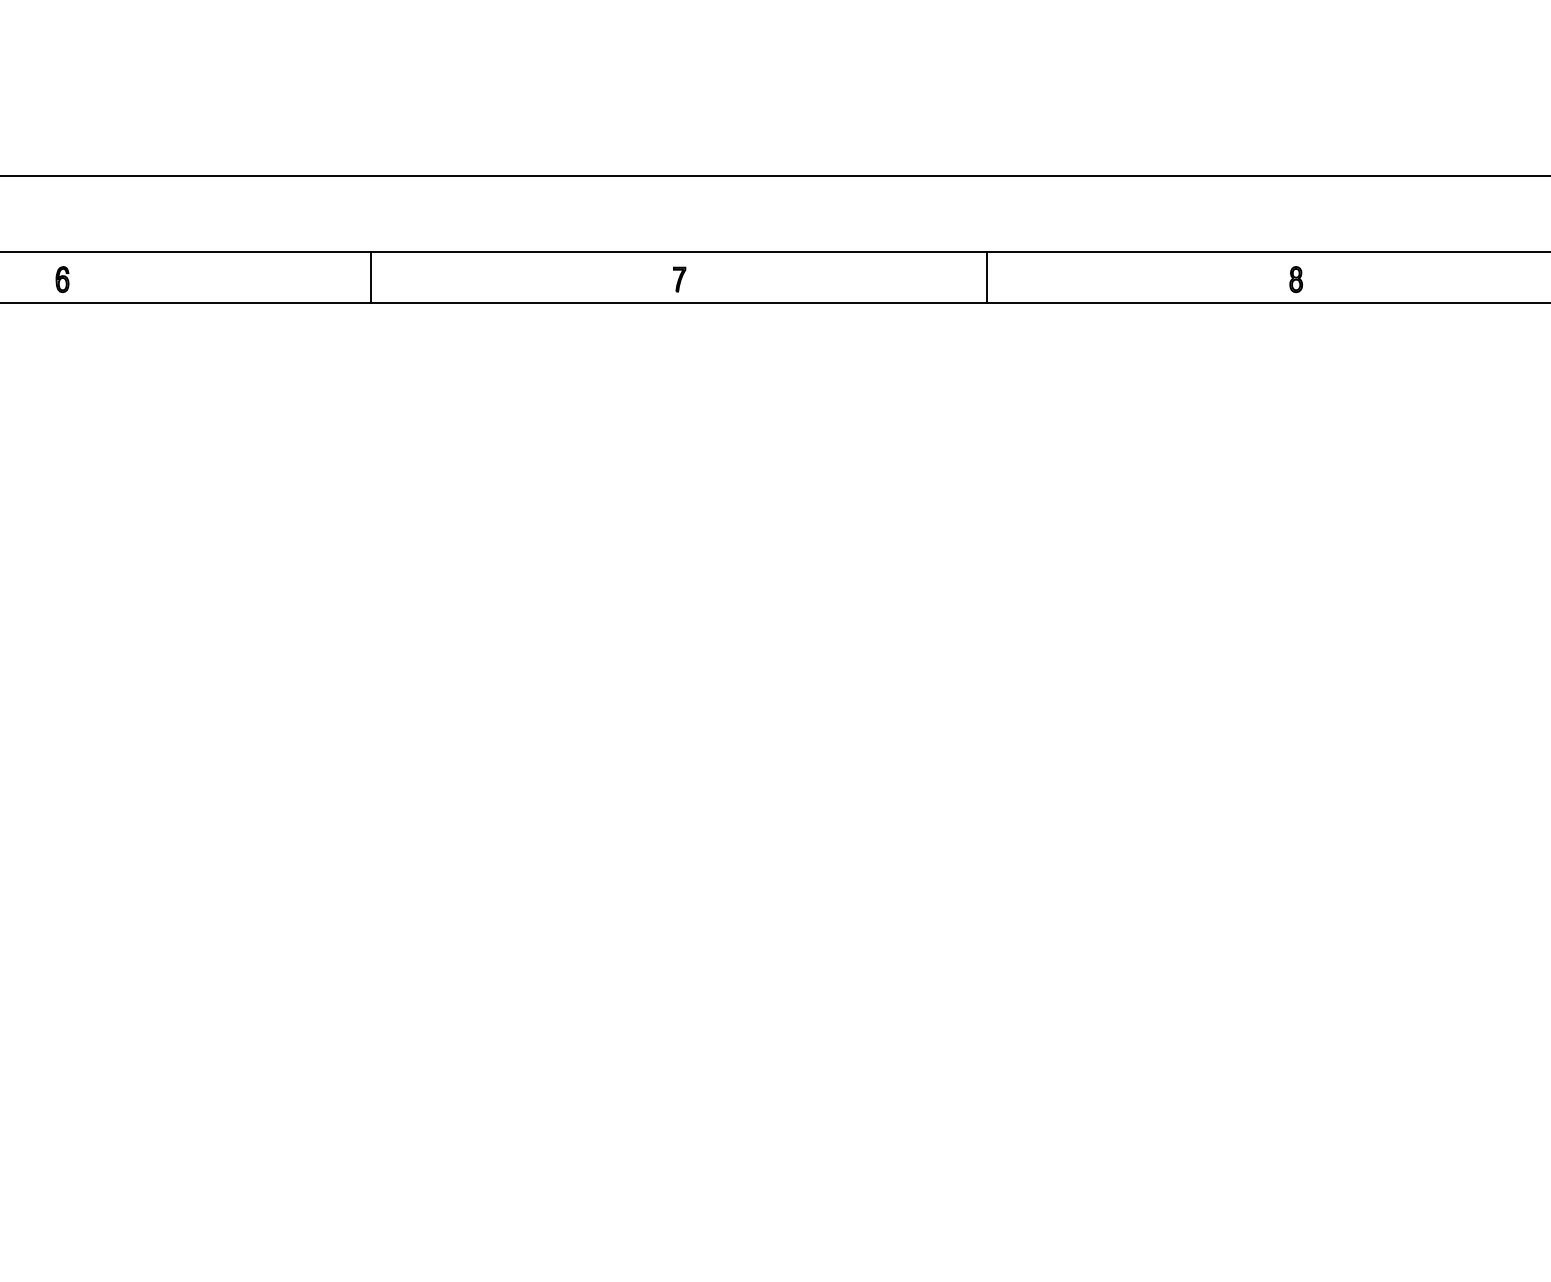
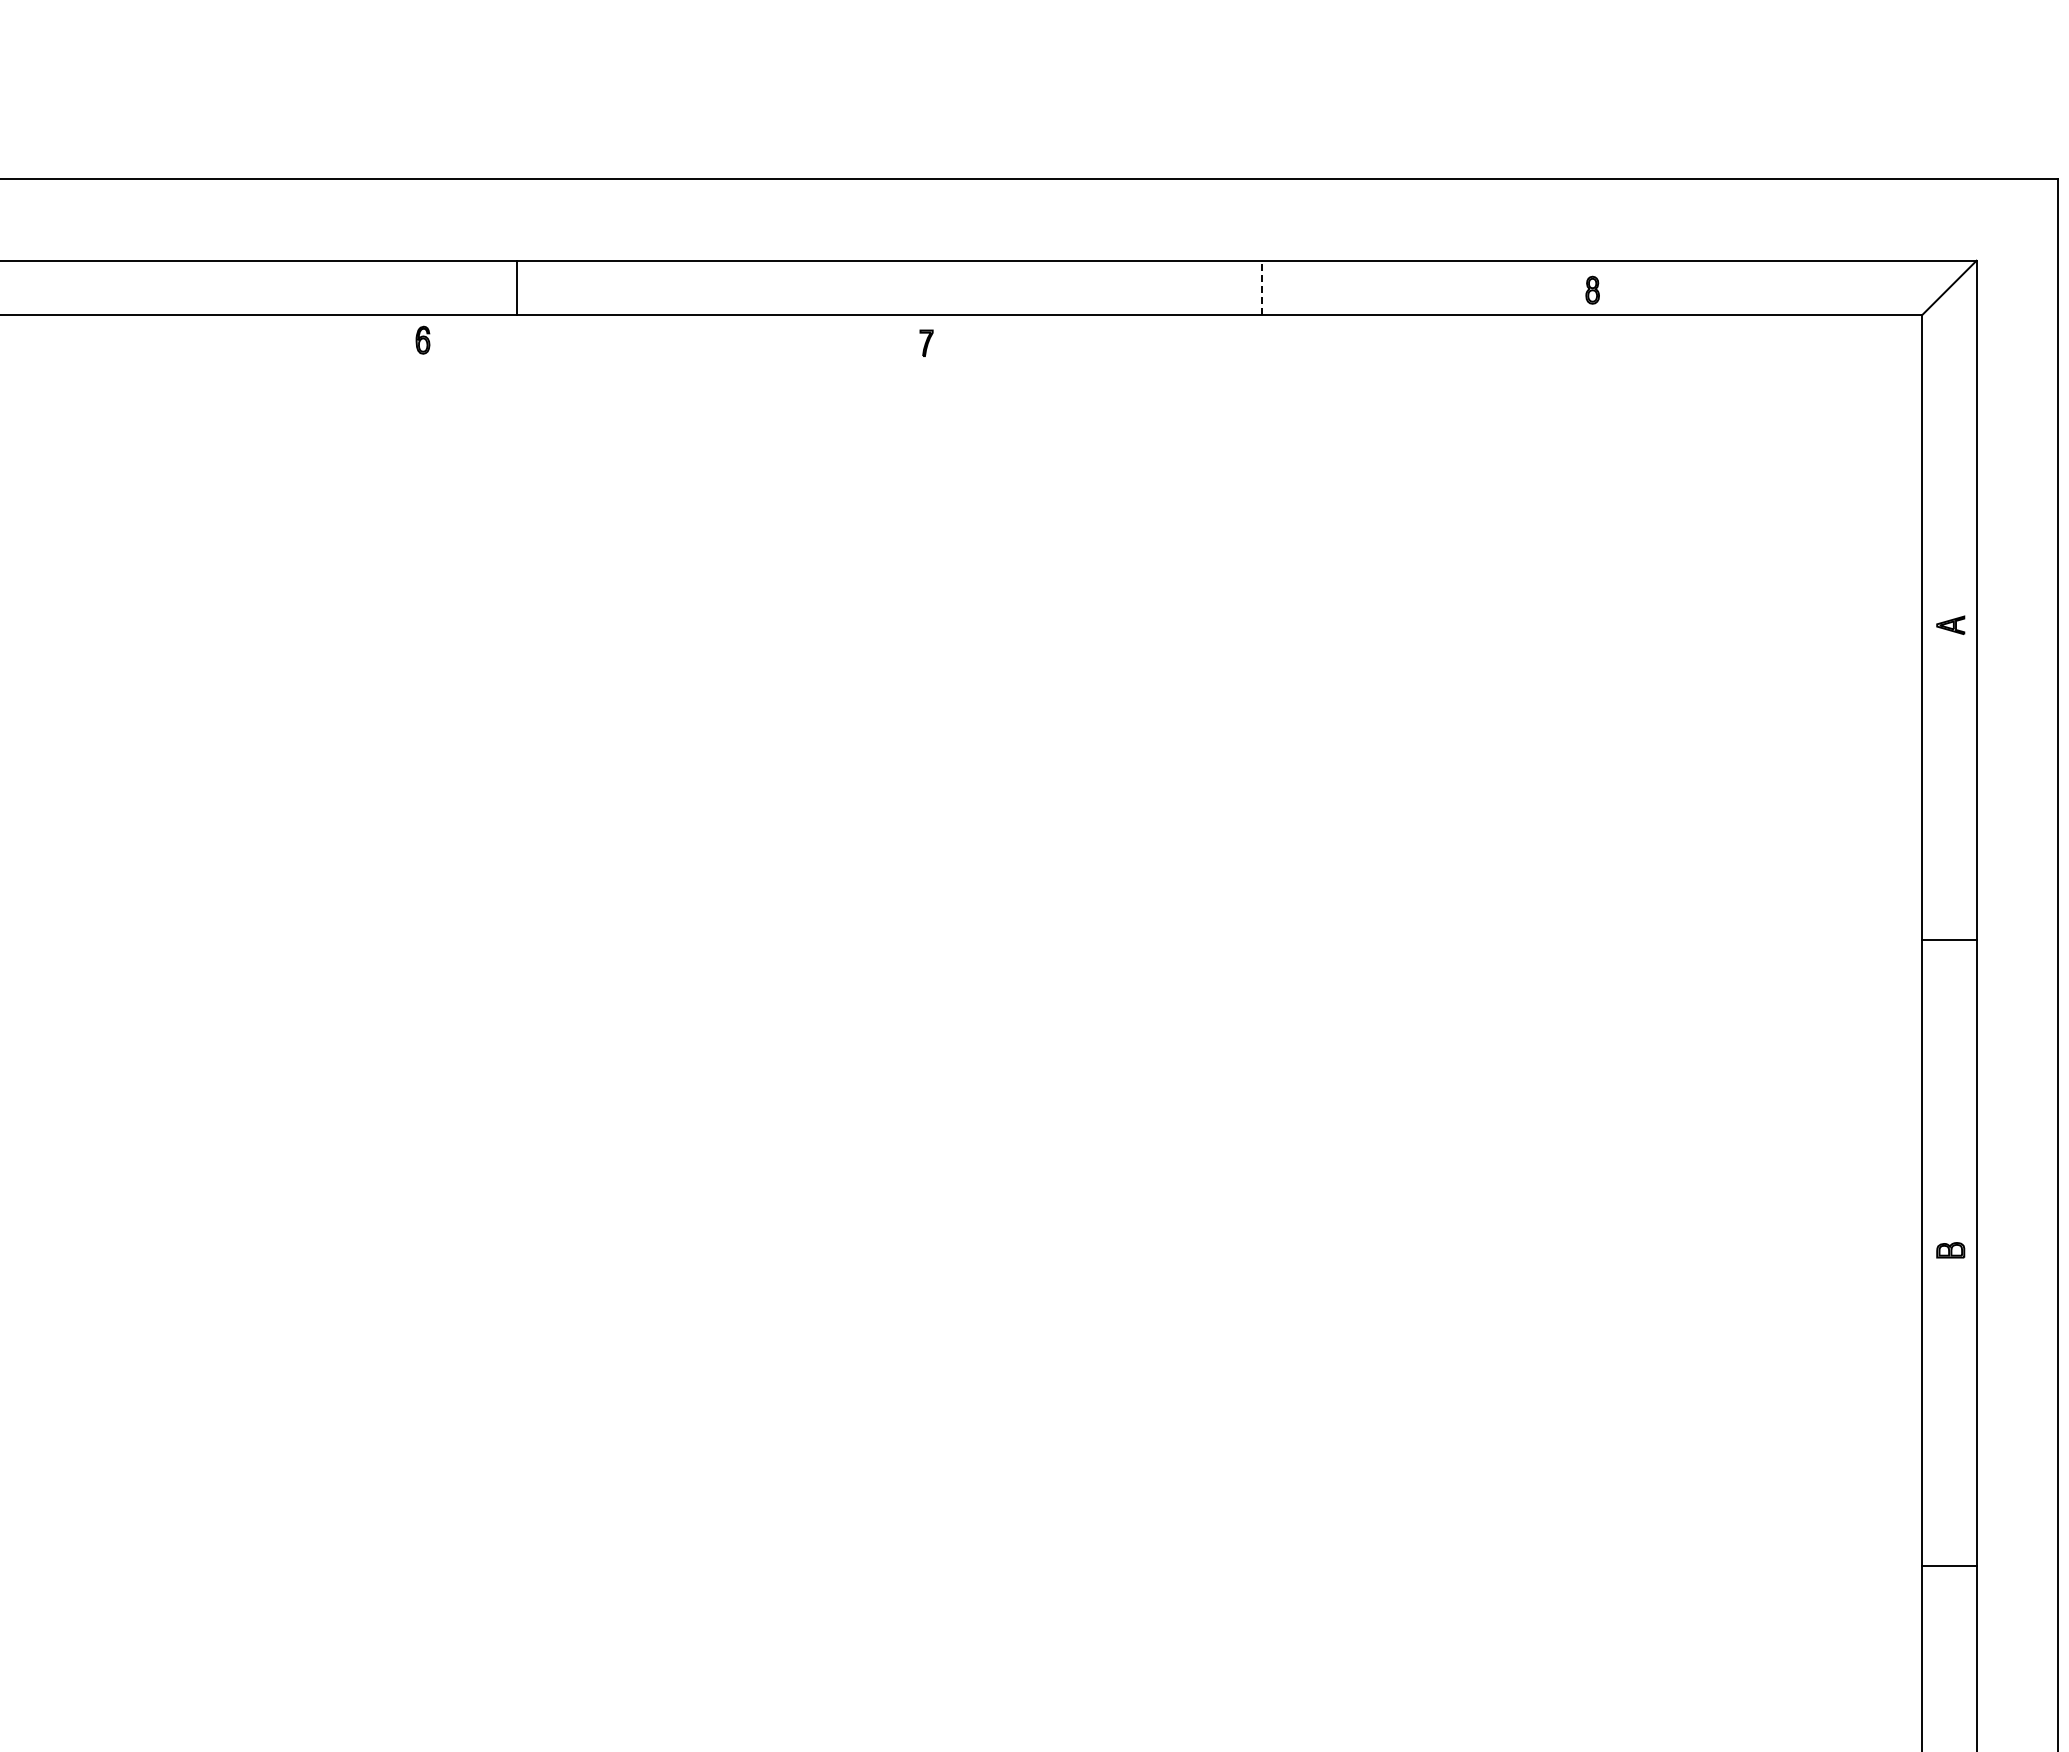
line: (370, 277) -> (516, 287), moved
line: (987, 277) -> (1262, 287), solid -> dashed
part: (62, 278) -> (422, 339), moved
part: (679, 278) -> (926, 342), moved

